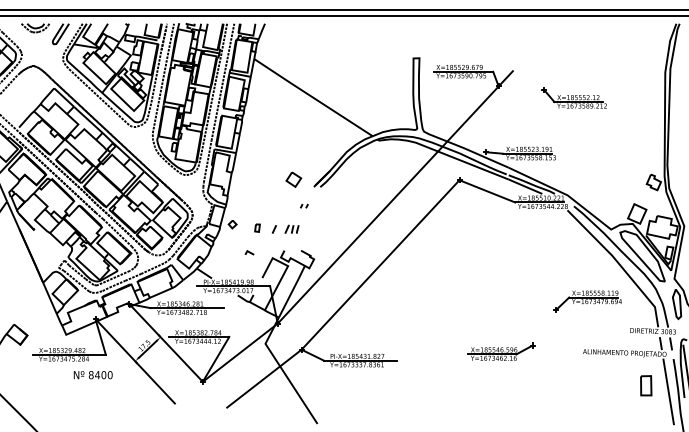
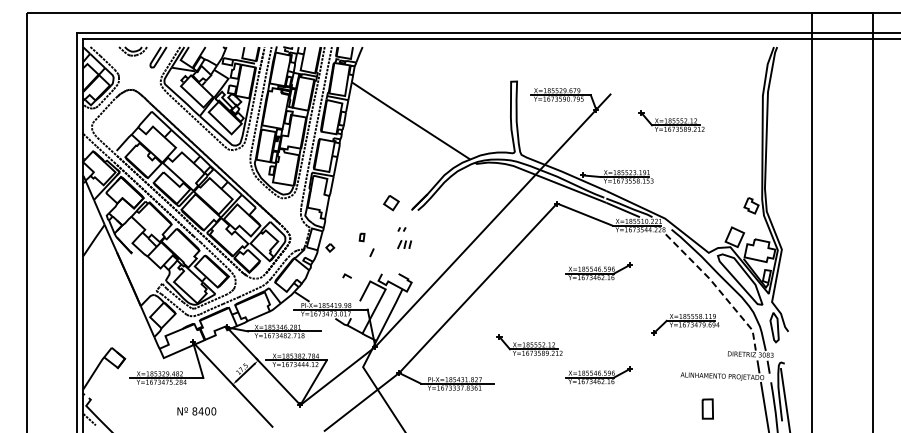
part: (256, 228) -> (361, 237), moved
part: (291, 229) -> (404, 244), moved
part: (500, 248) -> (598, 271), added
line: (619, 265) -> (717, 288), solid -> dashed
part: (431, 321) -> (529, 344), added
text: (92, 375) -> (196, 411), moved
part: (645, 385) -> (707, 408), moved

